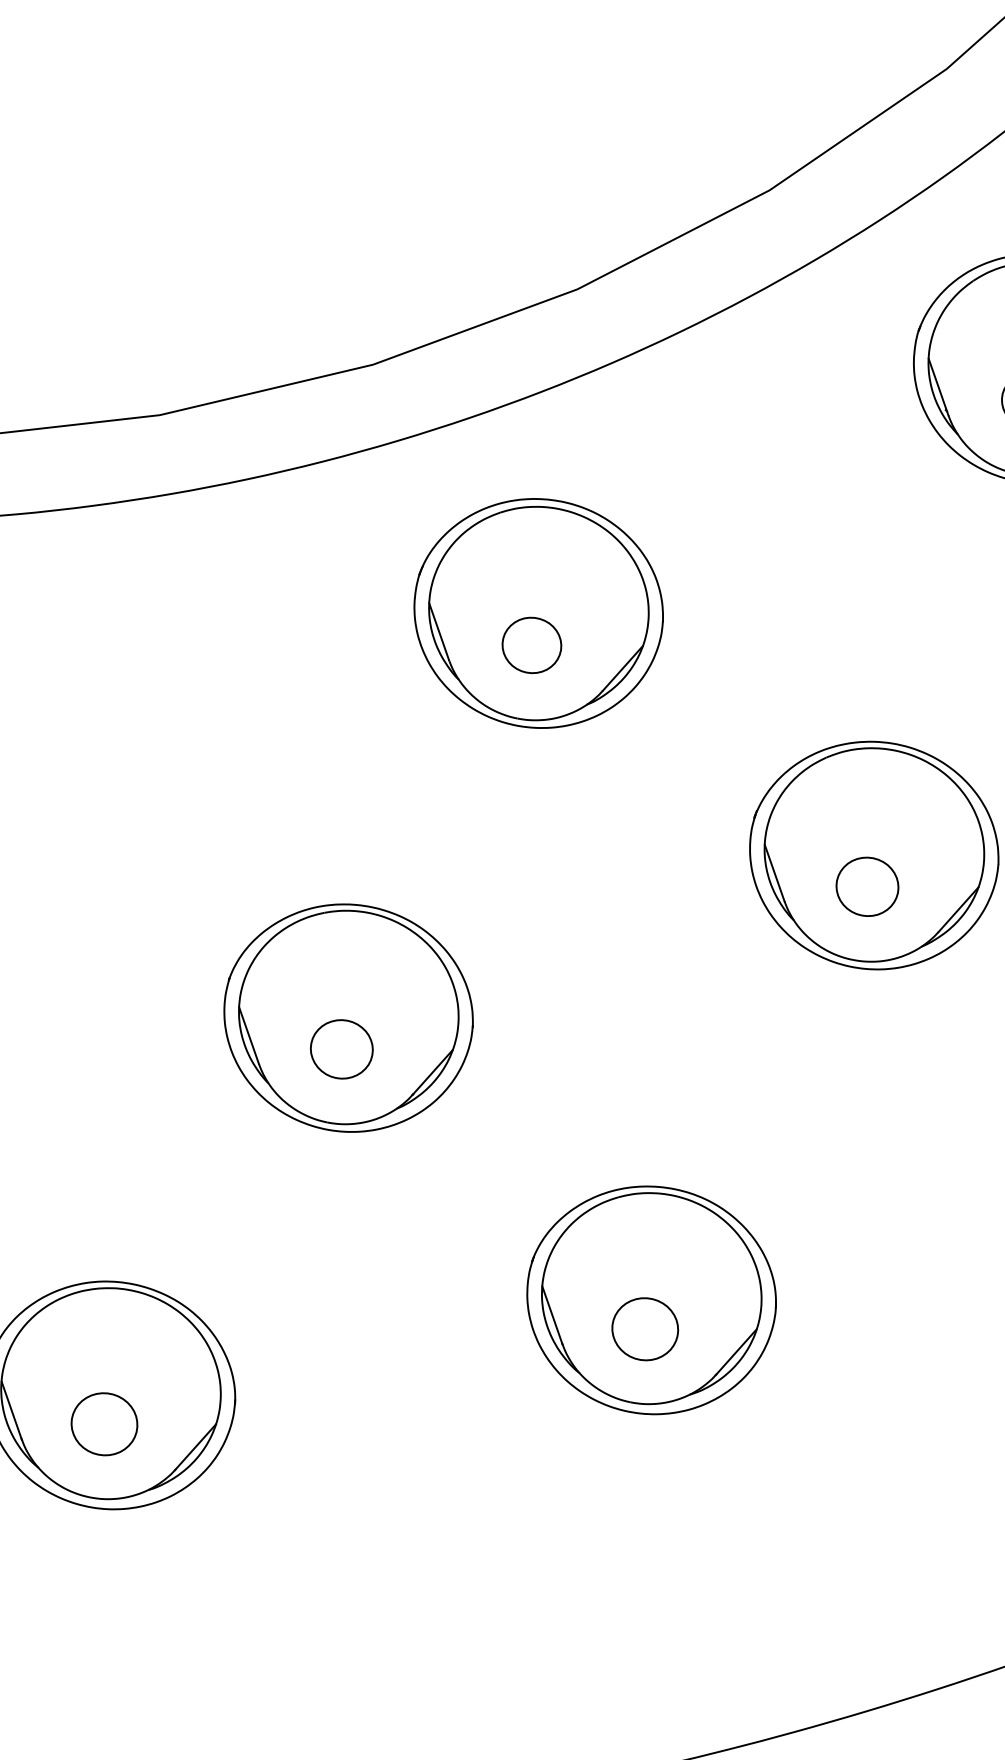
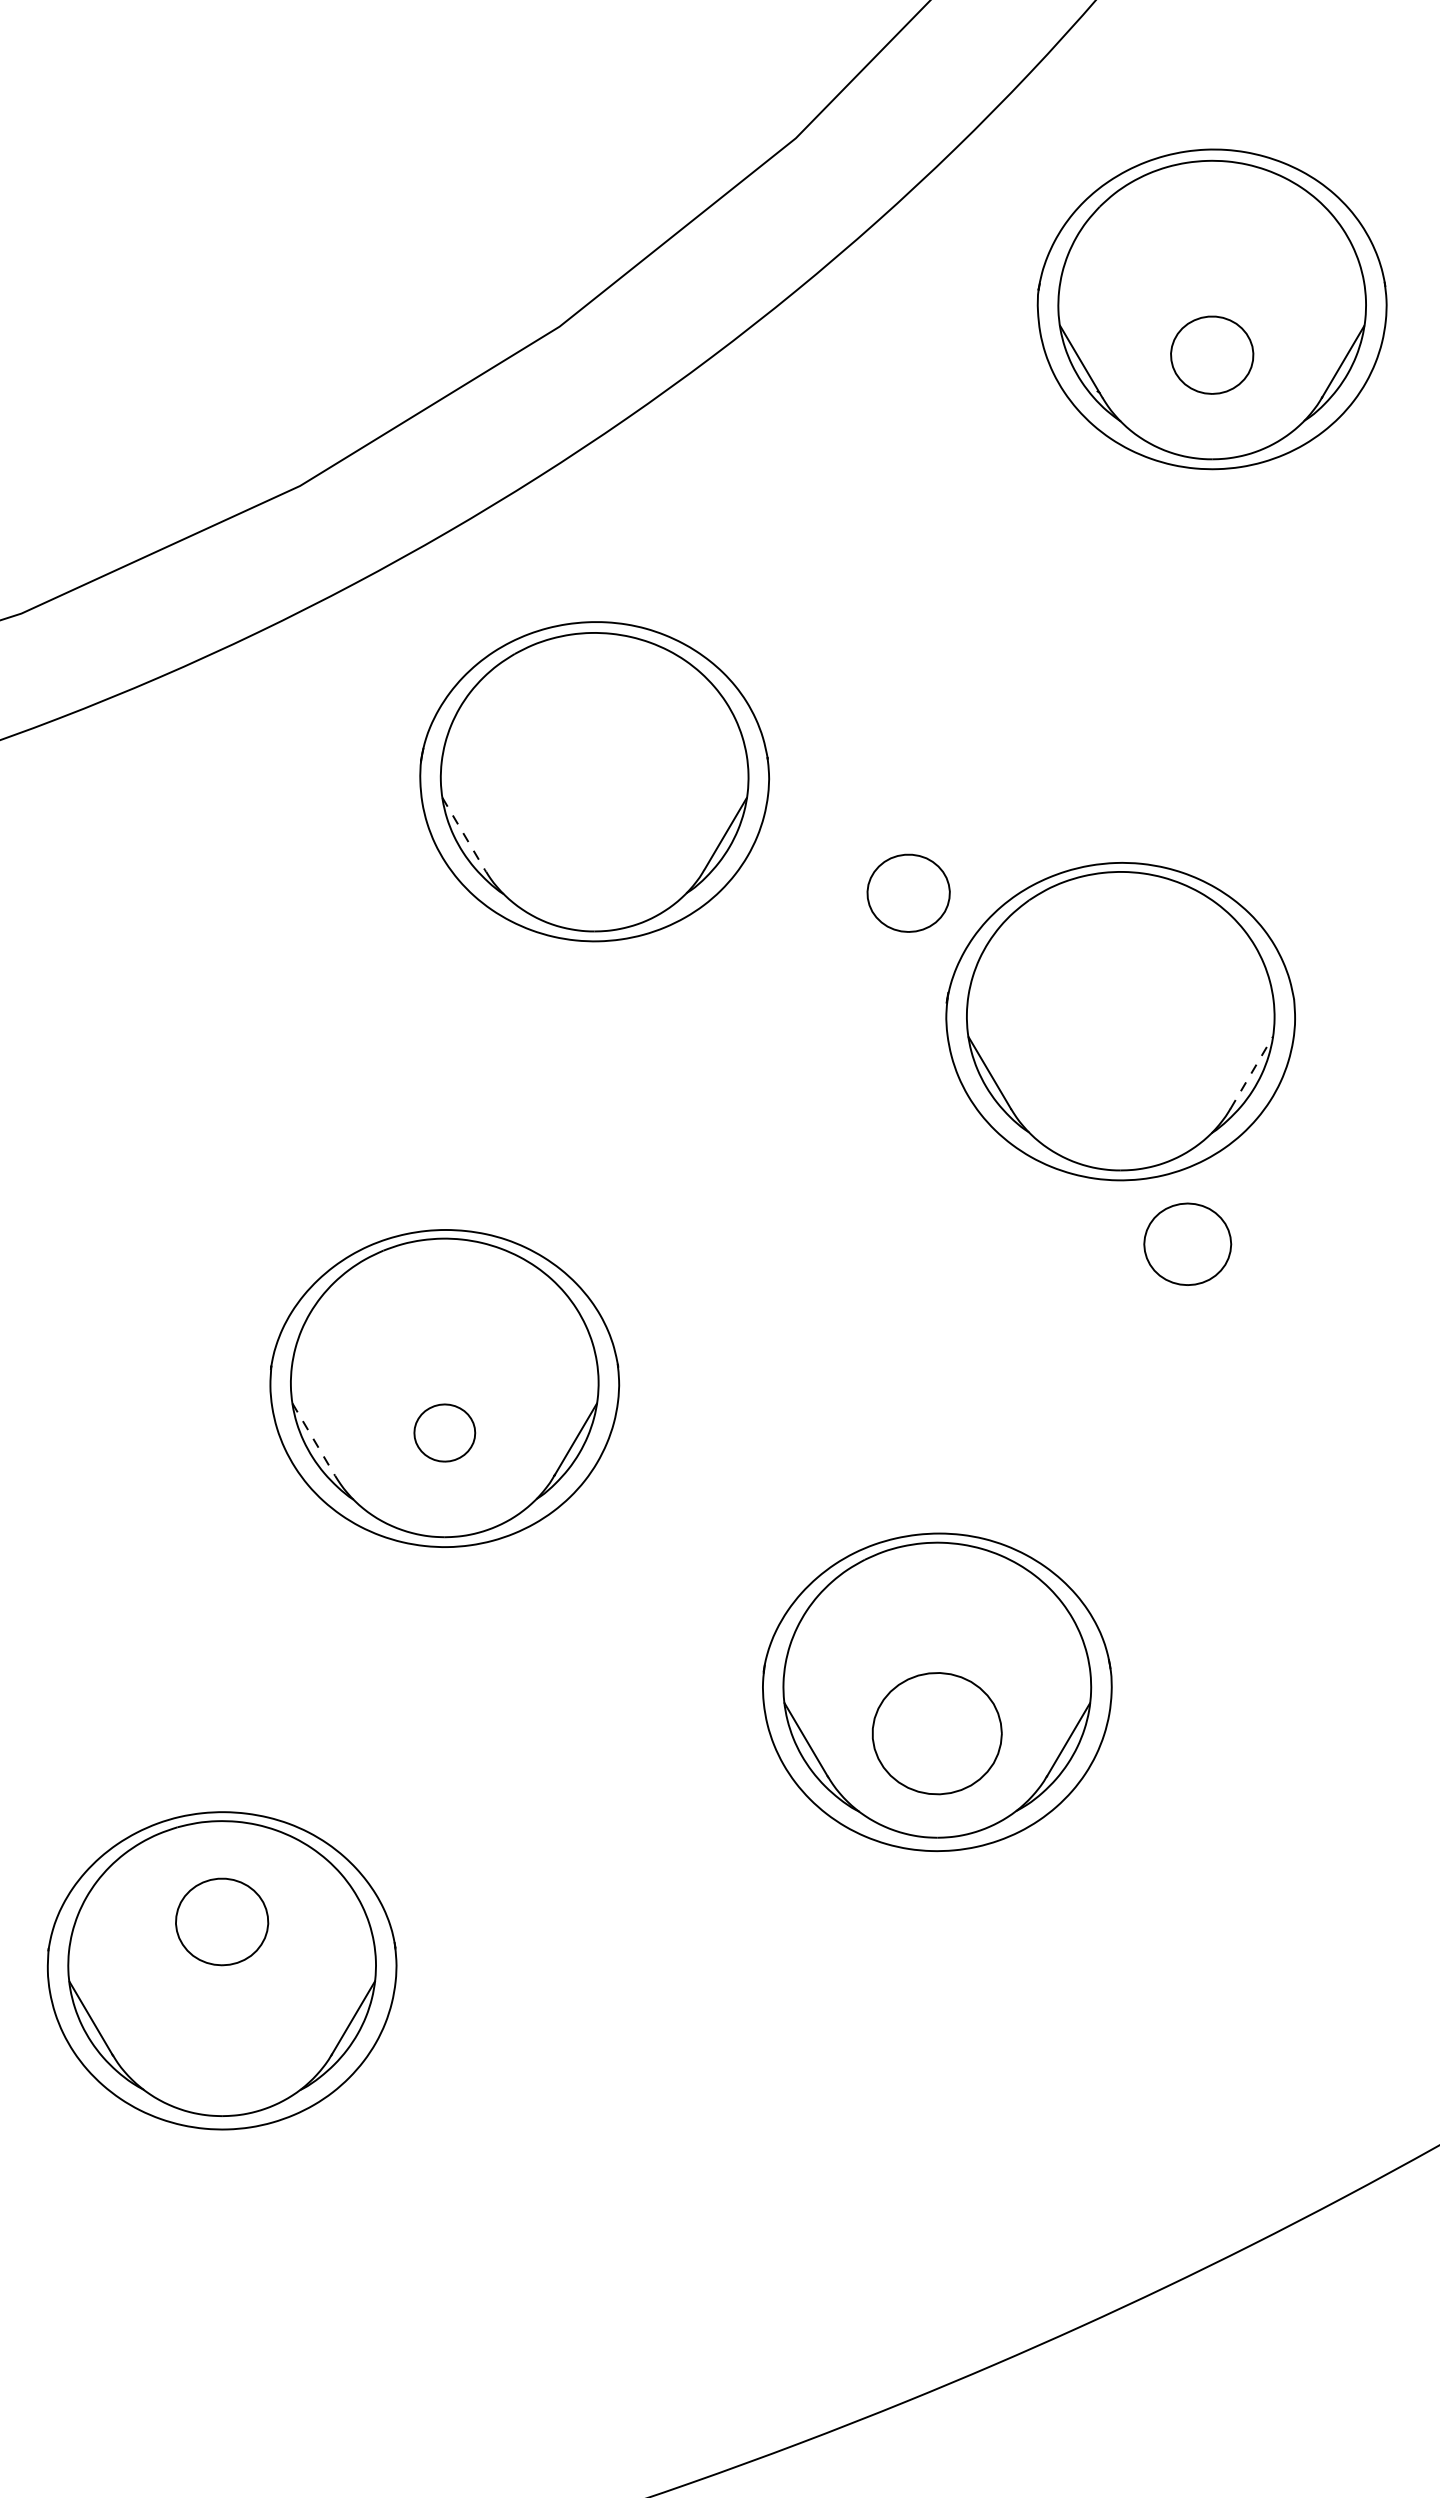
line: (439, 631) -> (463, 833), solid -> dashed
part: (531, 644) -> (908, 892), moved
part: (867, 886) -> (1187, 1243), moved
line: (958, 909) -> (1251, 1072), solid -> dashed
line: (248, 1035) -> (313, 1439), solid -> dashed
part: (341, 1048) -> (444, 1432), size x0.7
part: (645, 1329) -> (937, 1733), size x1.4
part: (104, 1424) -> (222, 1921), moved

